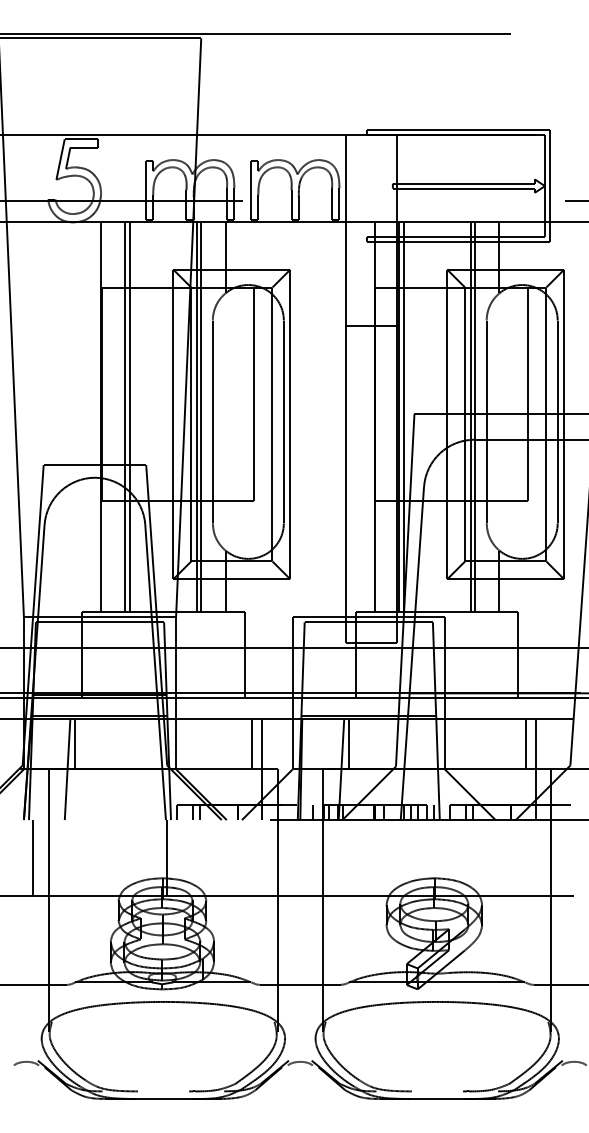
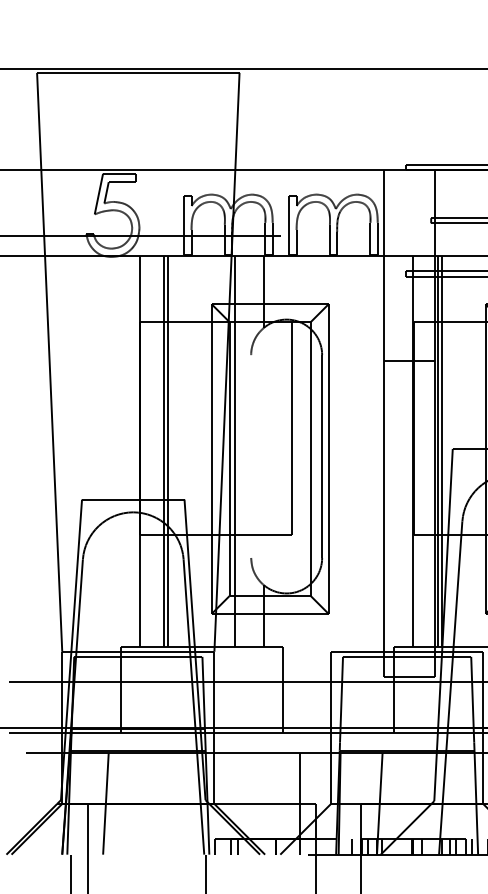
line: (201, 416) -> (239, 451), removed
line: (212, 421) -> (250, 456), removed
line: (74, 743) -> (112, 778), removed
line: (252, 743) -> (290, 778), removed
line: (348, 743) -> (386, 778), removed

